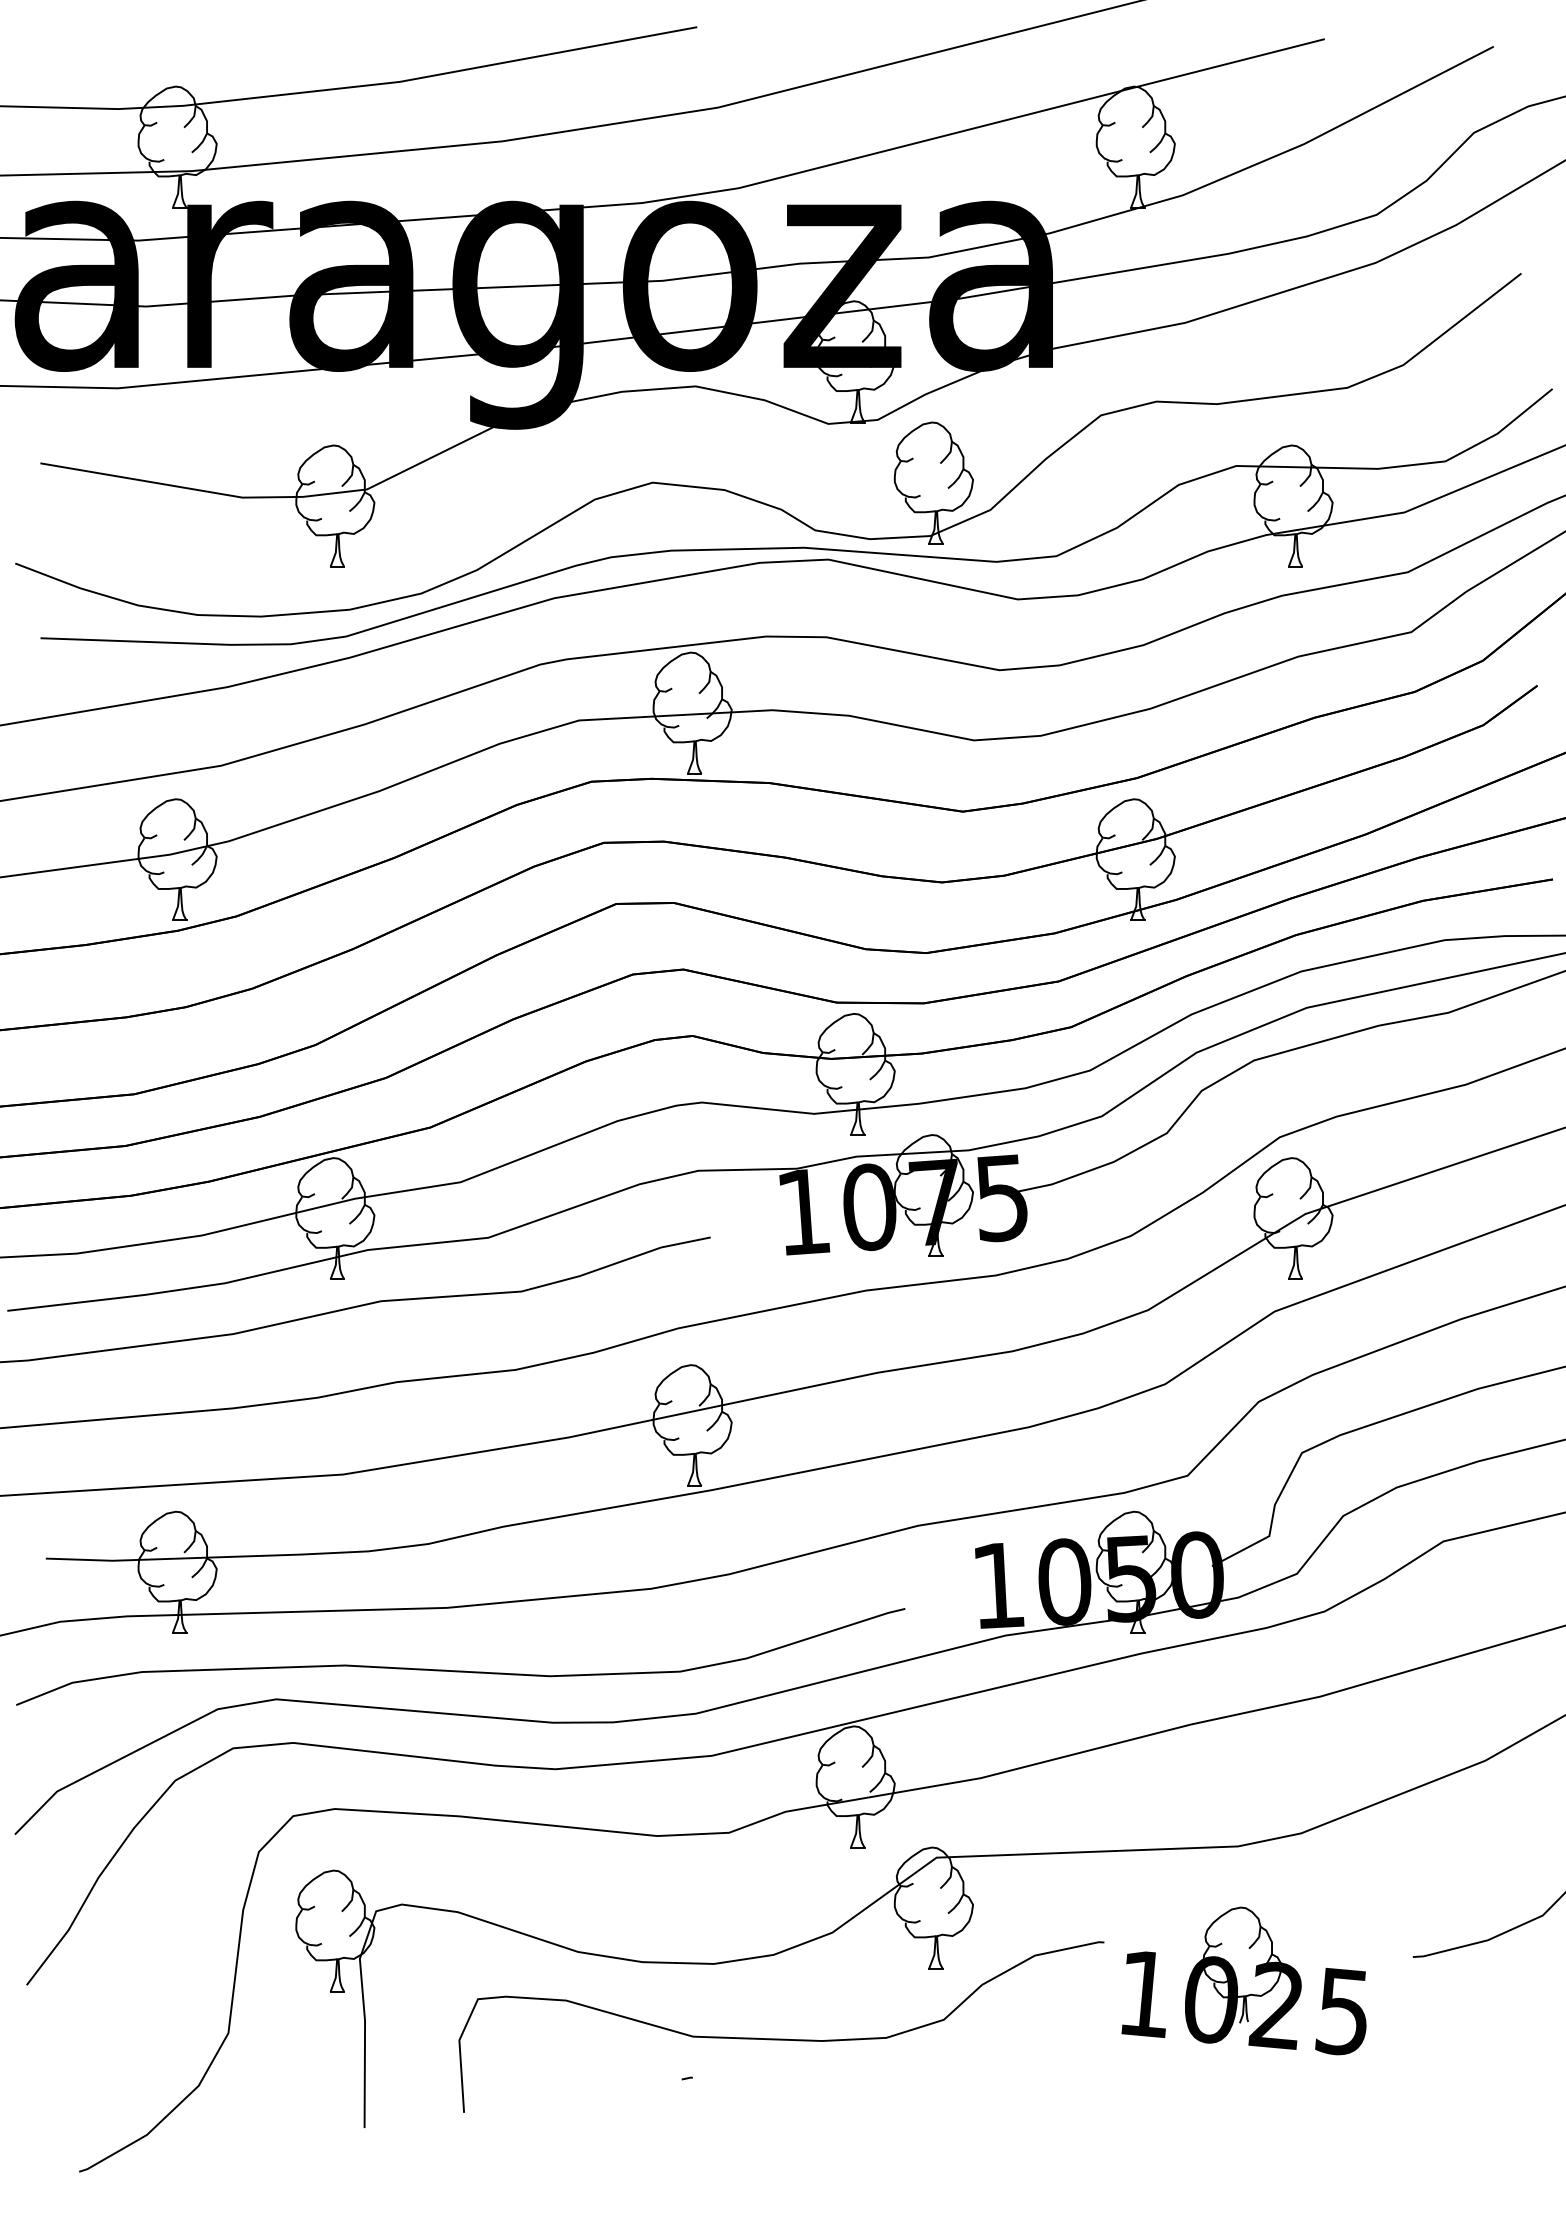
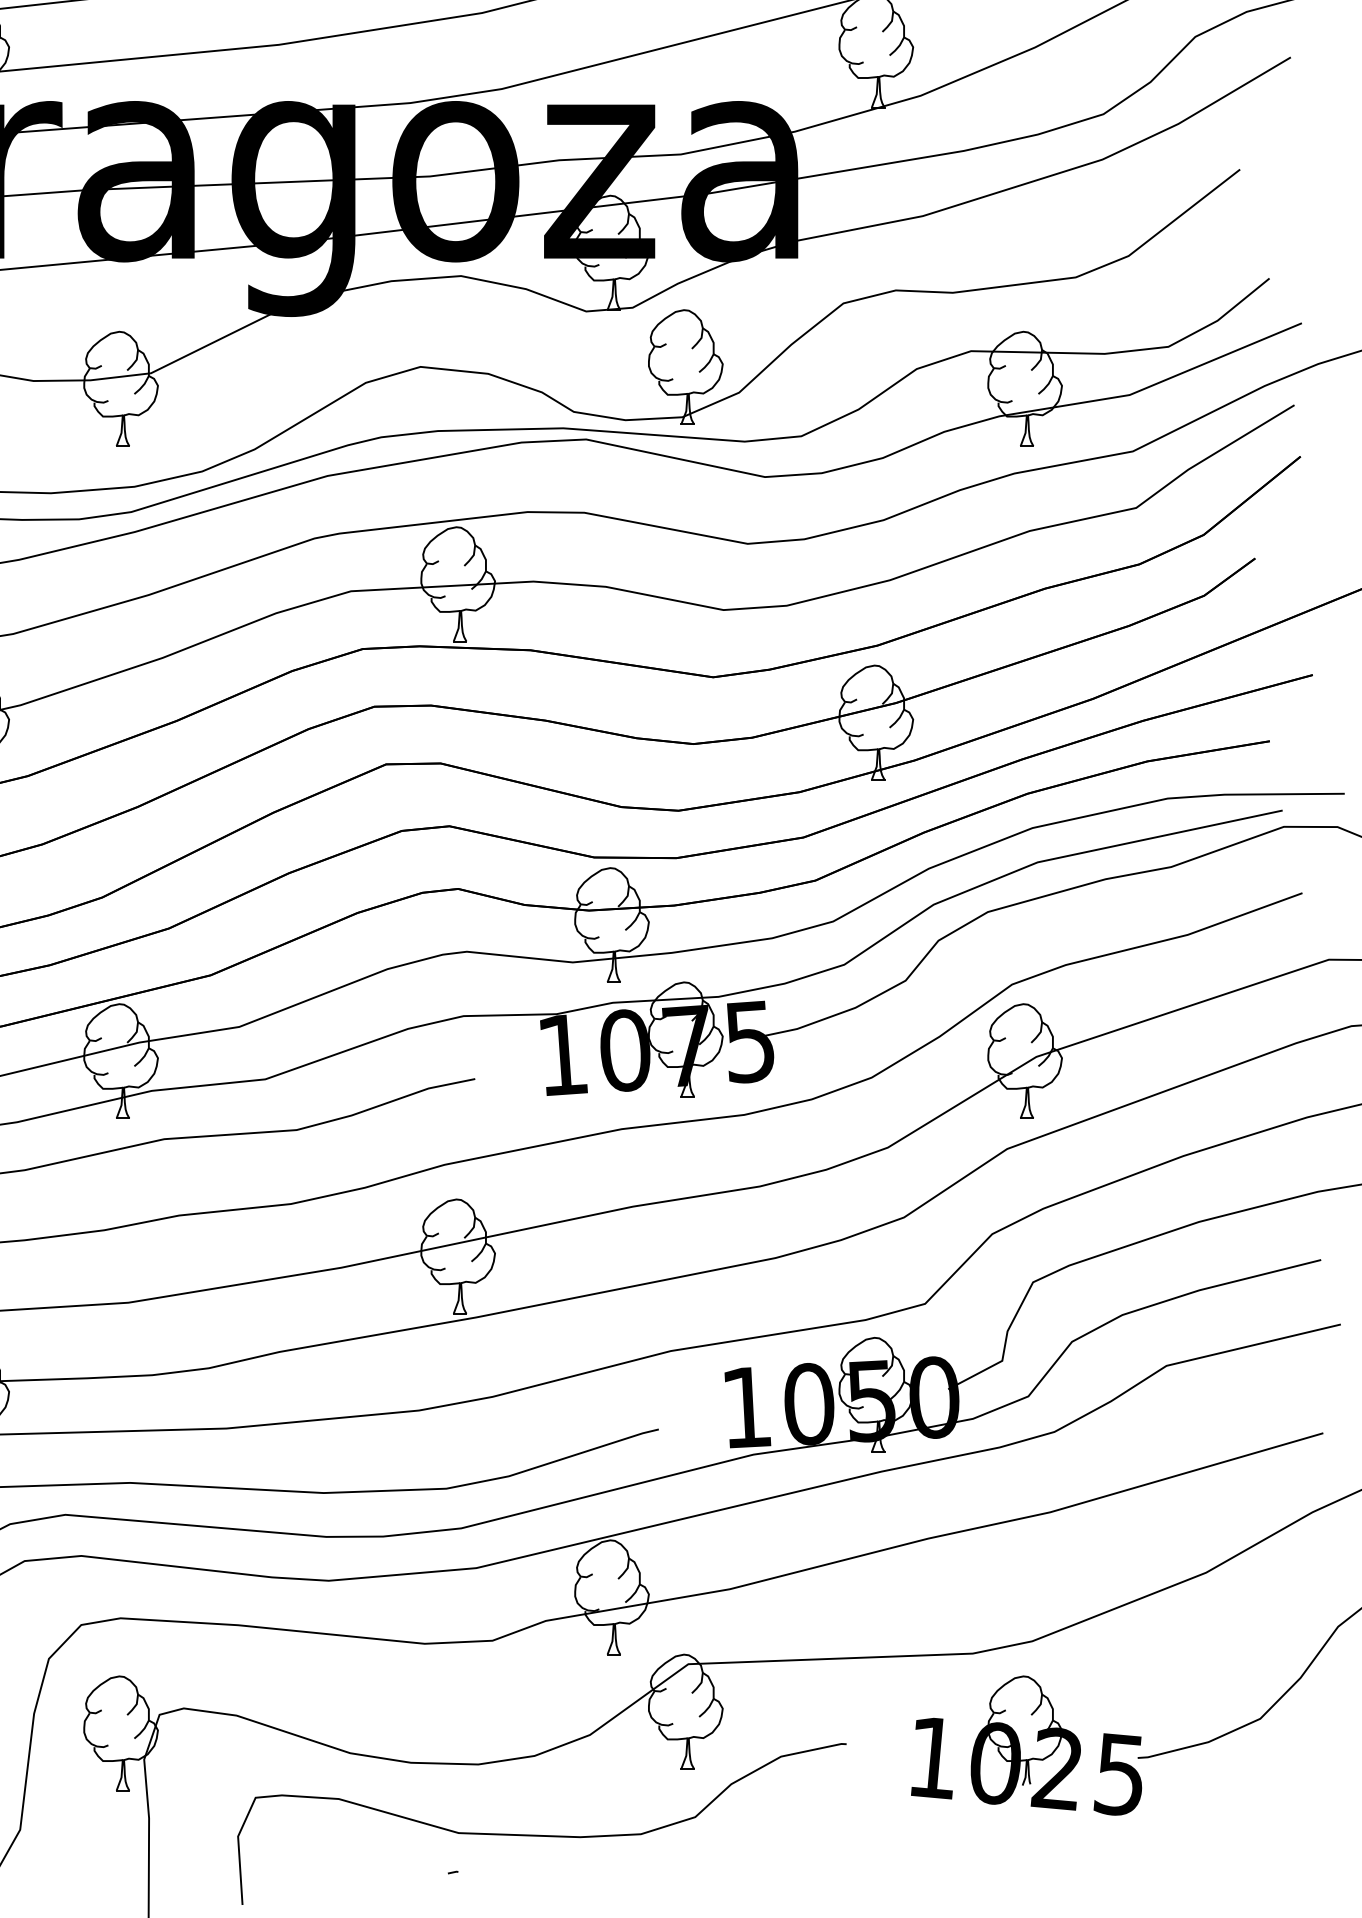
part: (1243, 1980) -> (1026, 1745), moved

